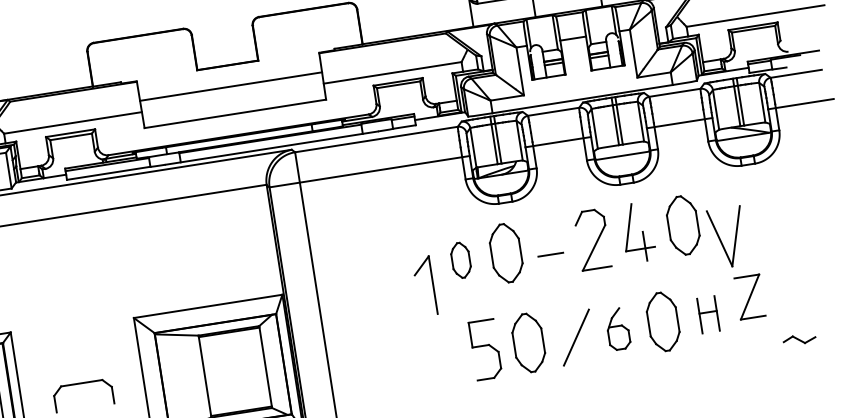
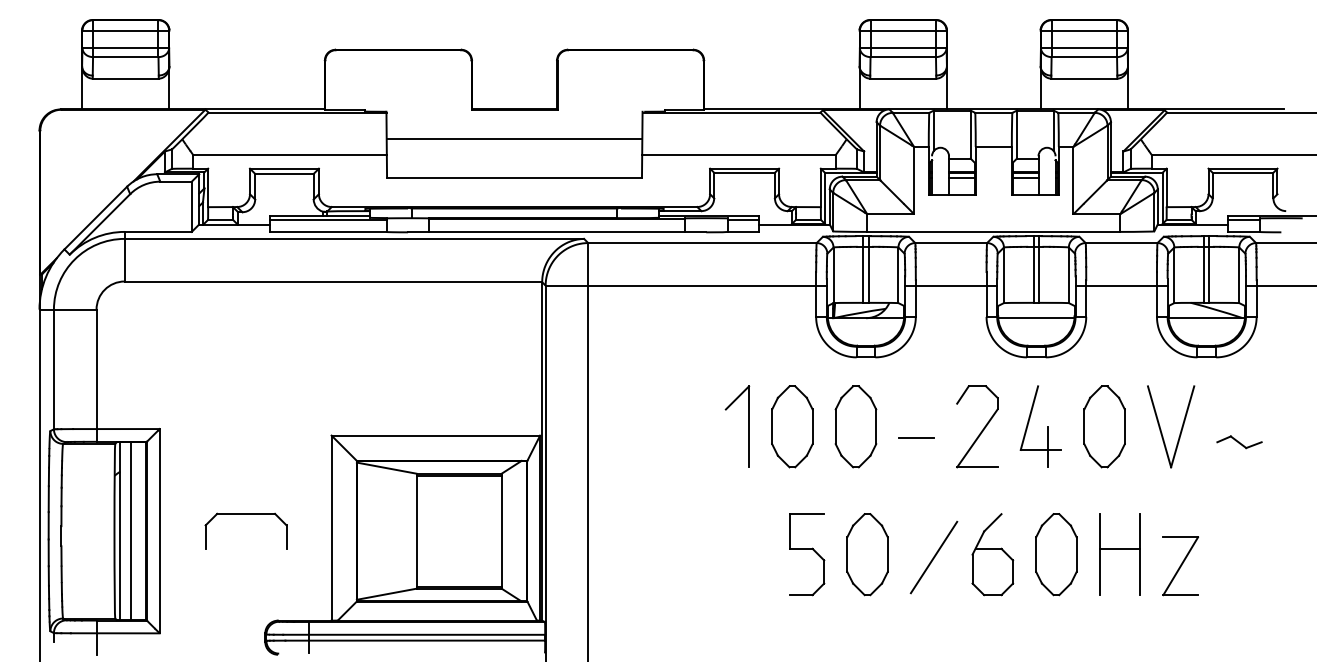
part: (734, 239) -> (1180, 430), moved
part: (461, 260) -> (792, 426), size x1.67
part: (432, 284) -> (748, 426), moved
part: (749, 297) -> (1180, 566), moved
part: (708, 314) -> (1119, 554), size x1.67
part: (617, 328) -> (992, 554), size x1.43
part: (799, 339) -> (1239, 442), moved

